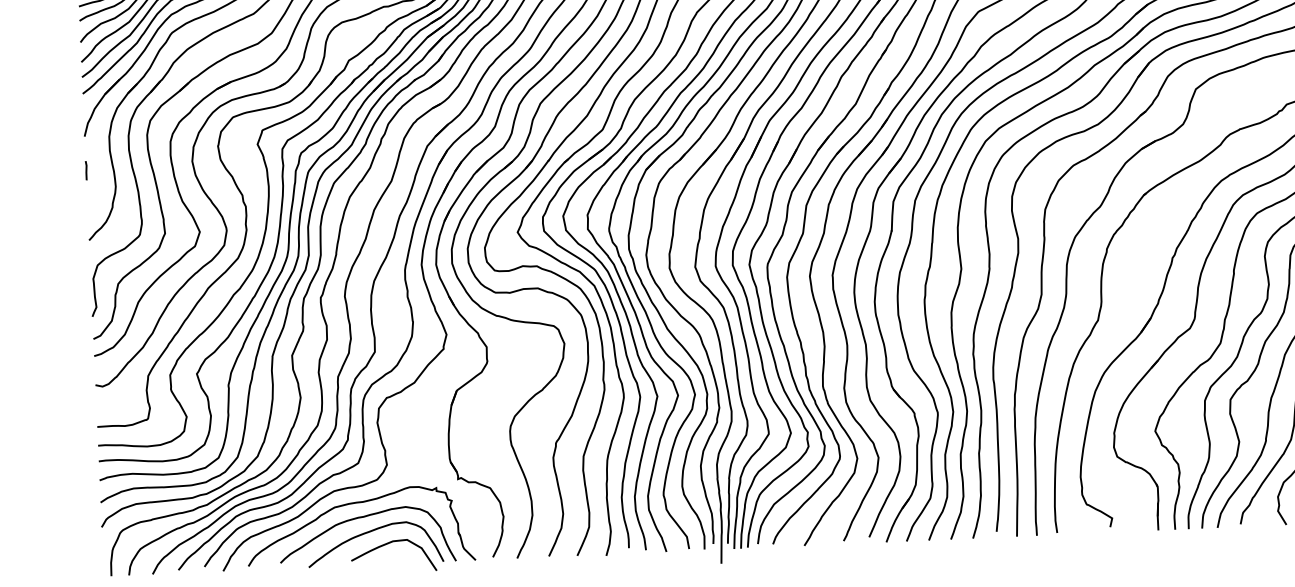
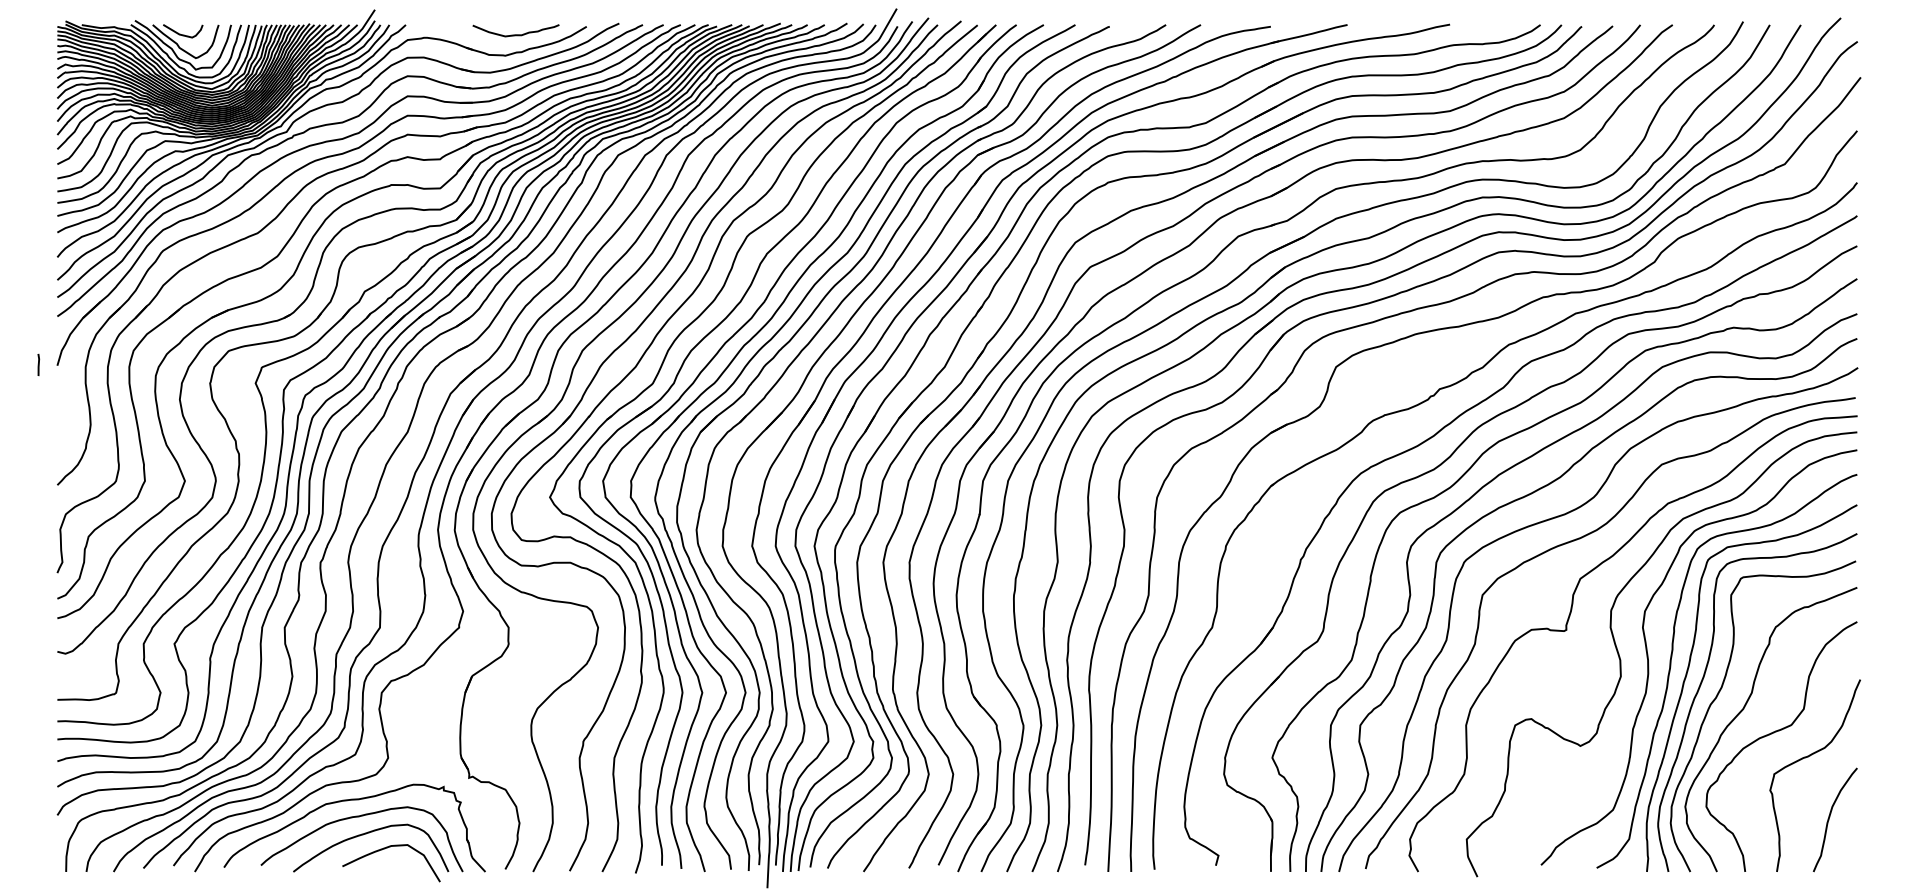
line: (86, 170) -> (38, 364), moved

